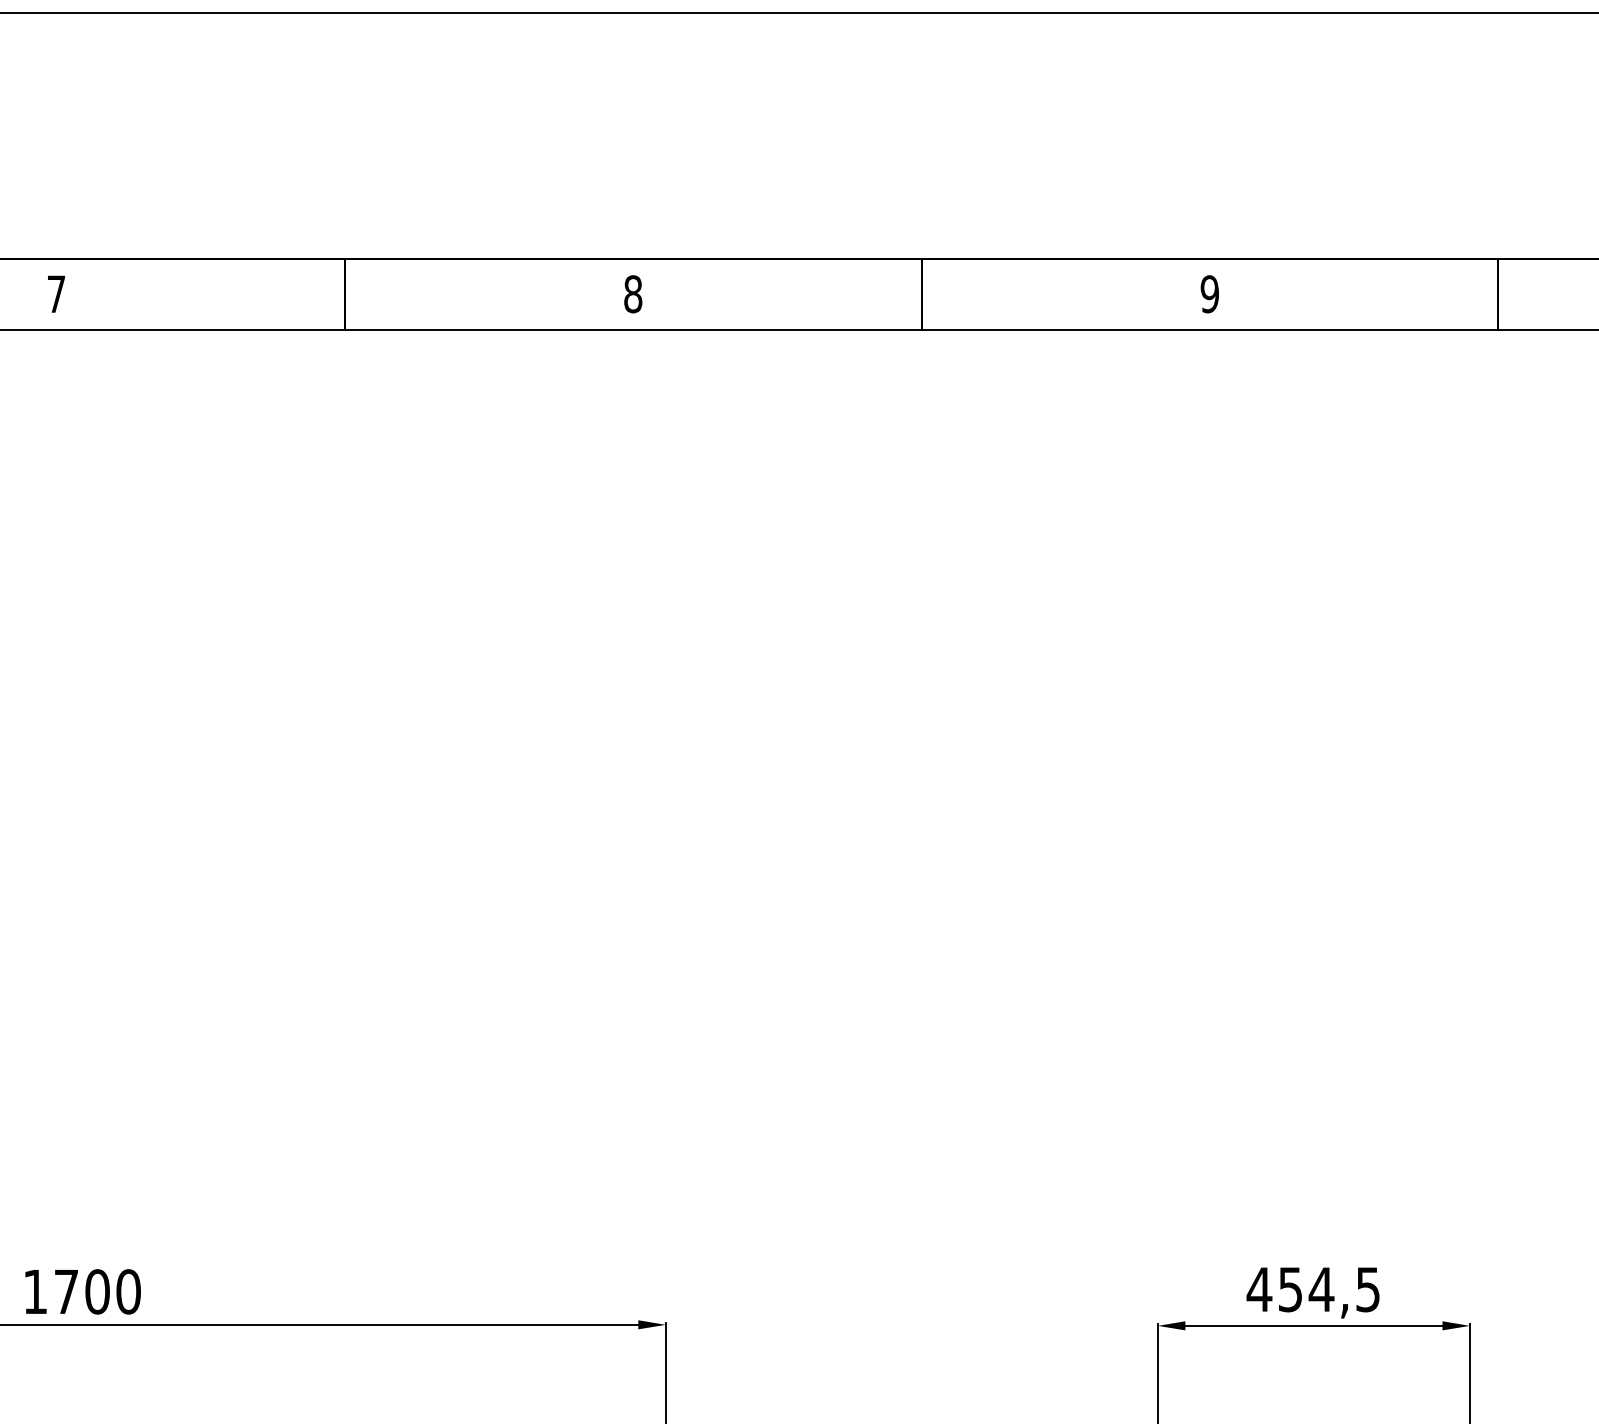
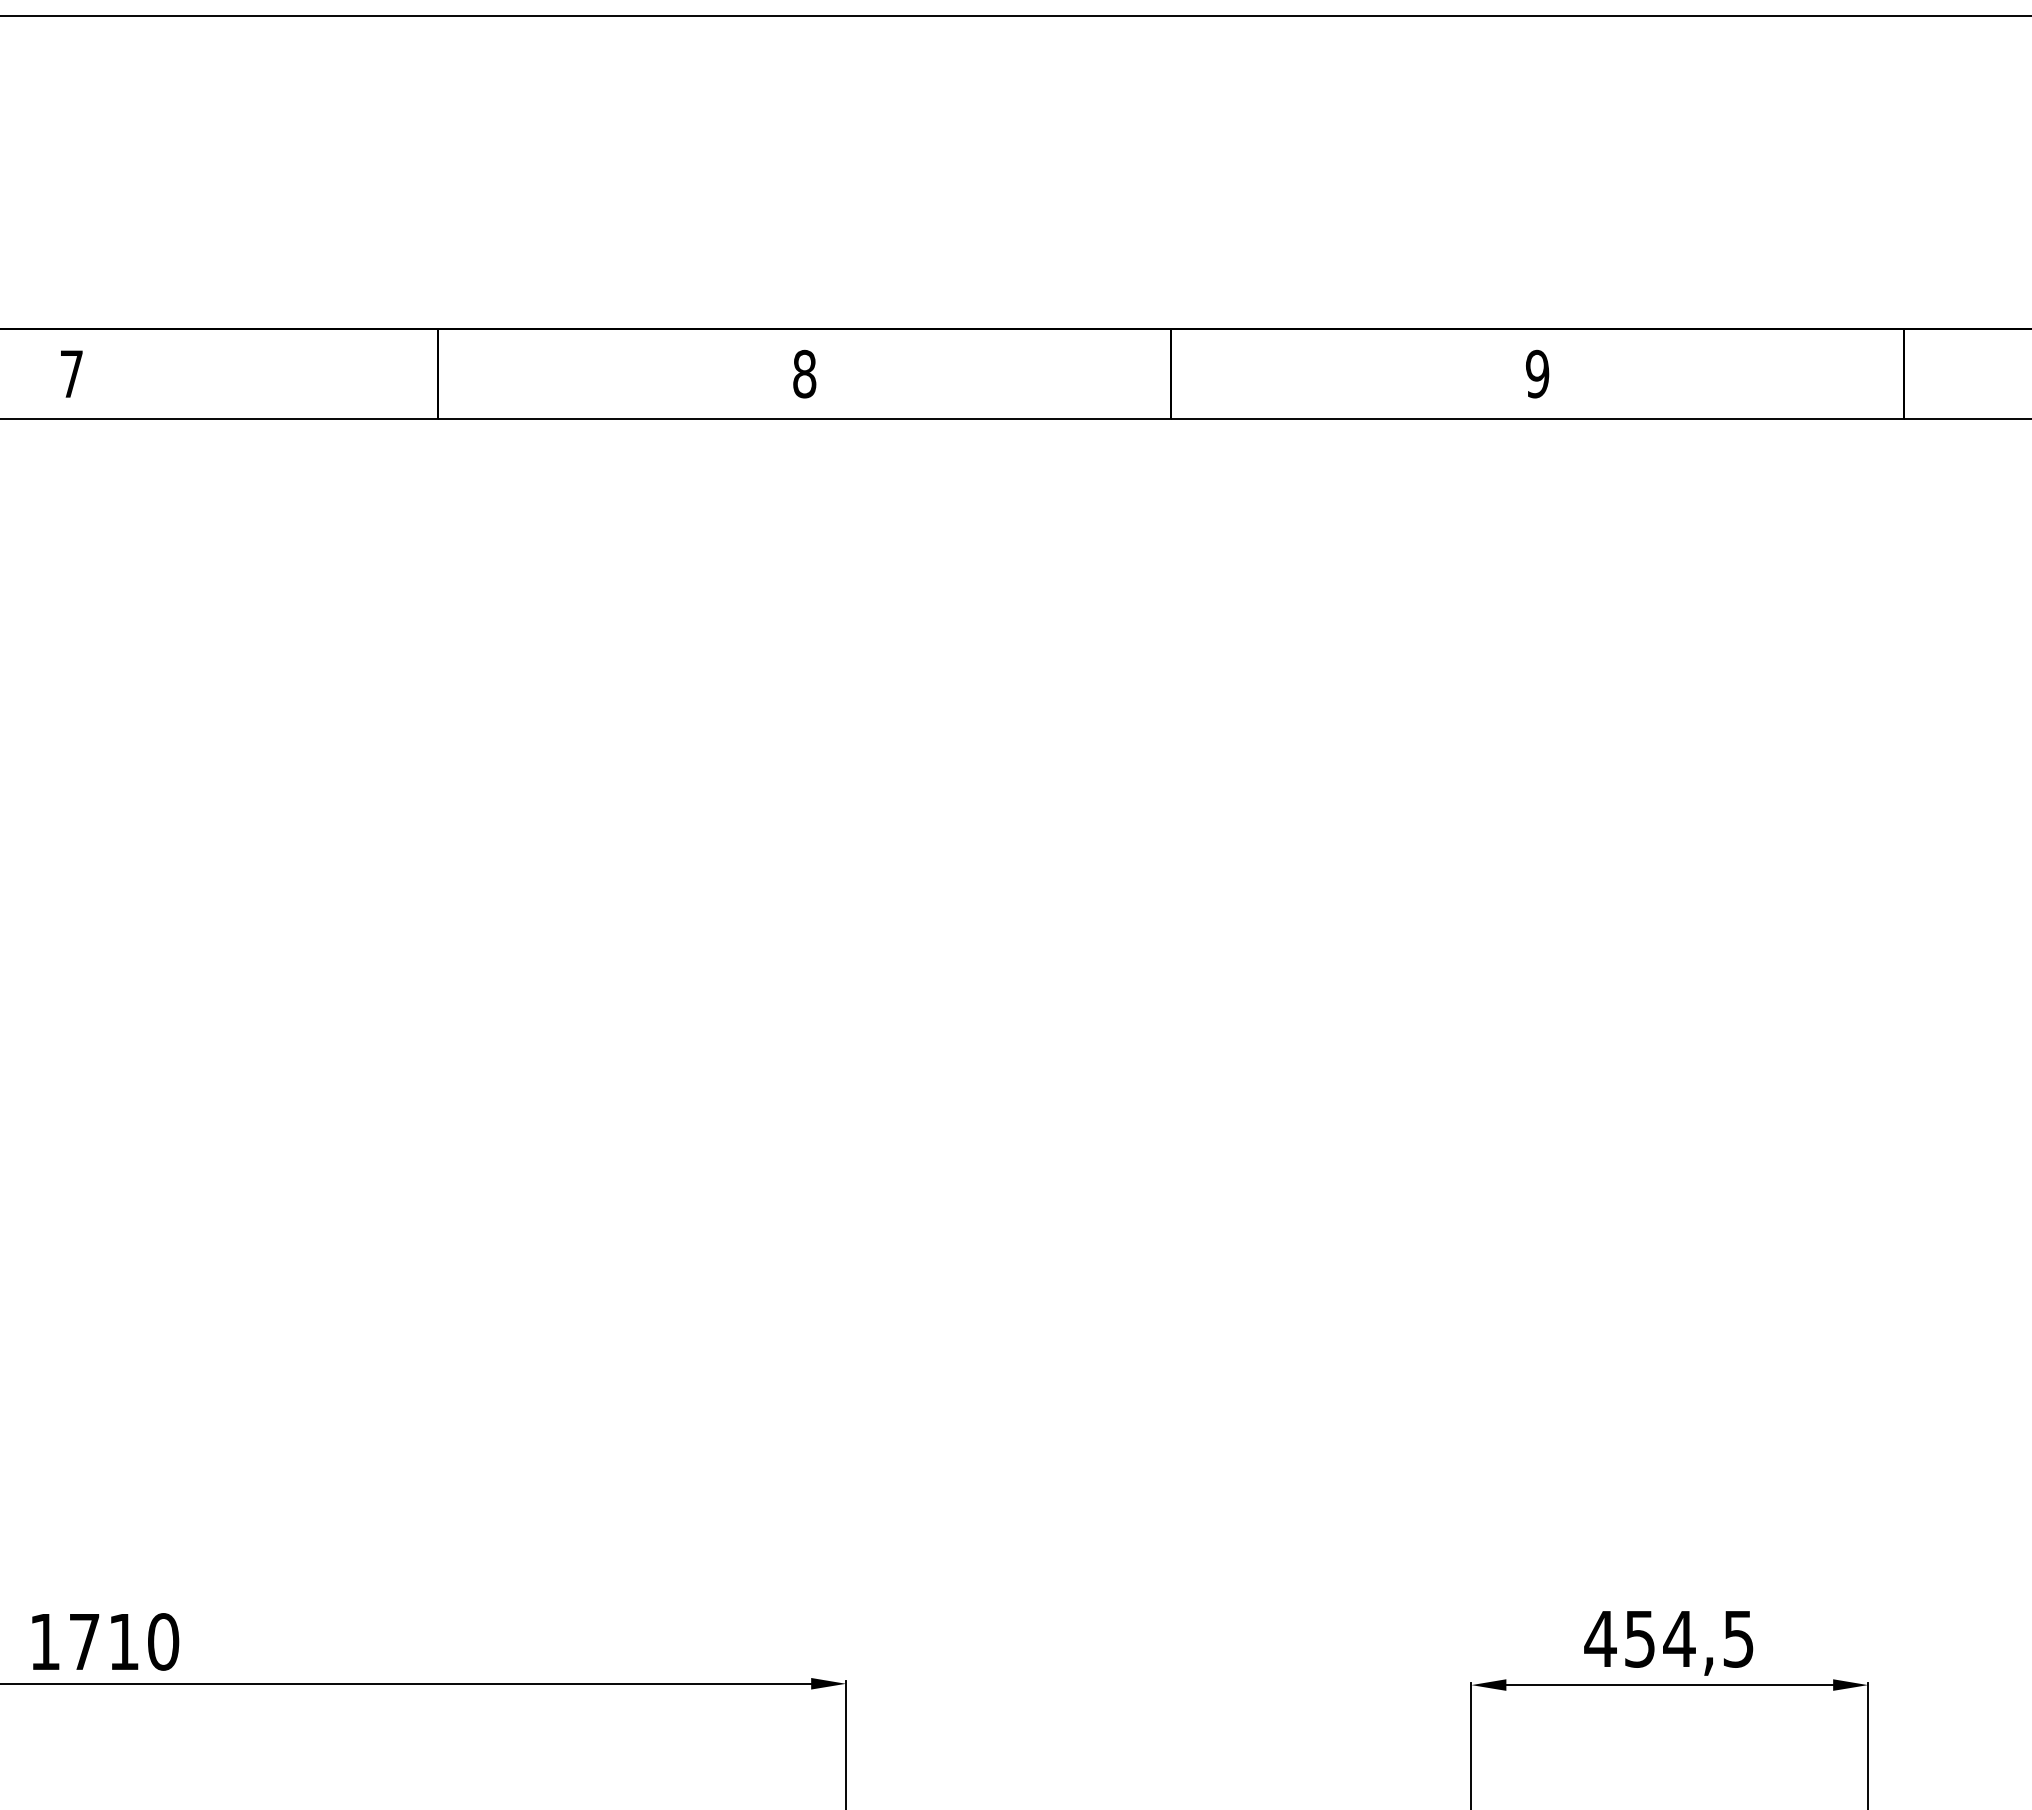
text: (97, 1291) -> (123, 1641), 1700 -> 1710

